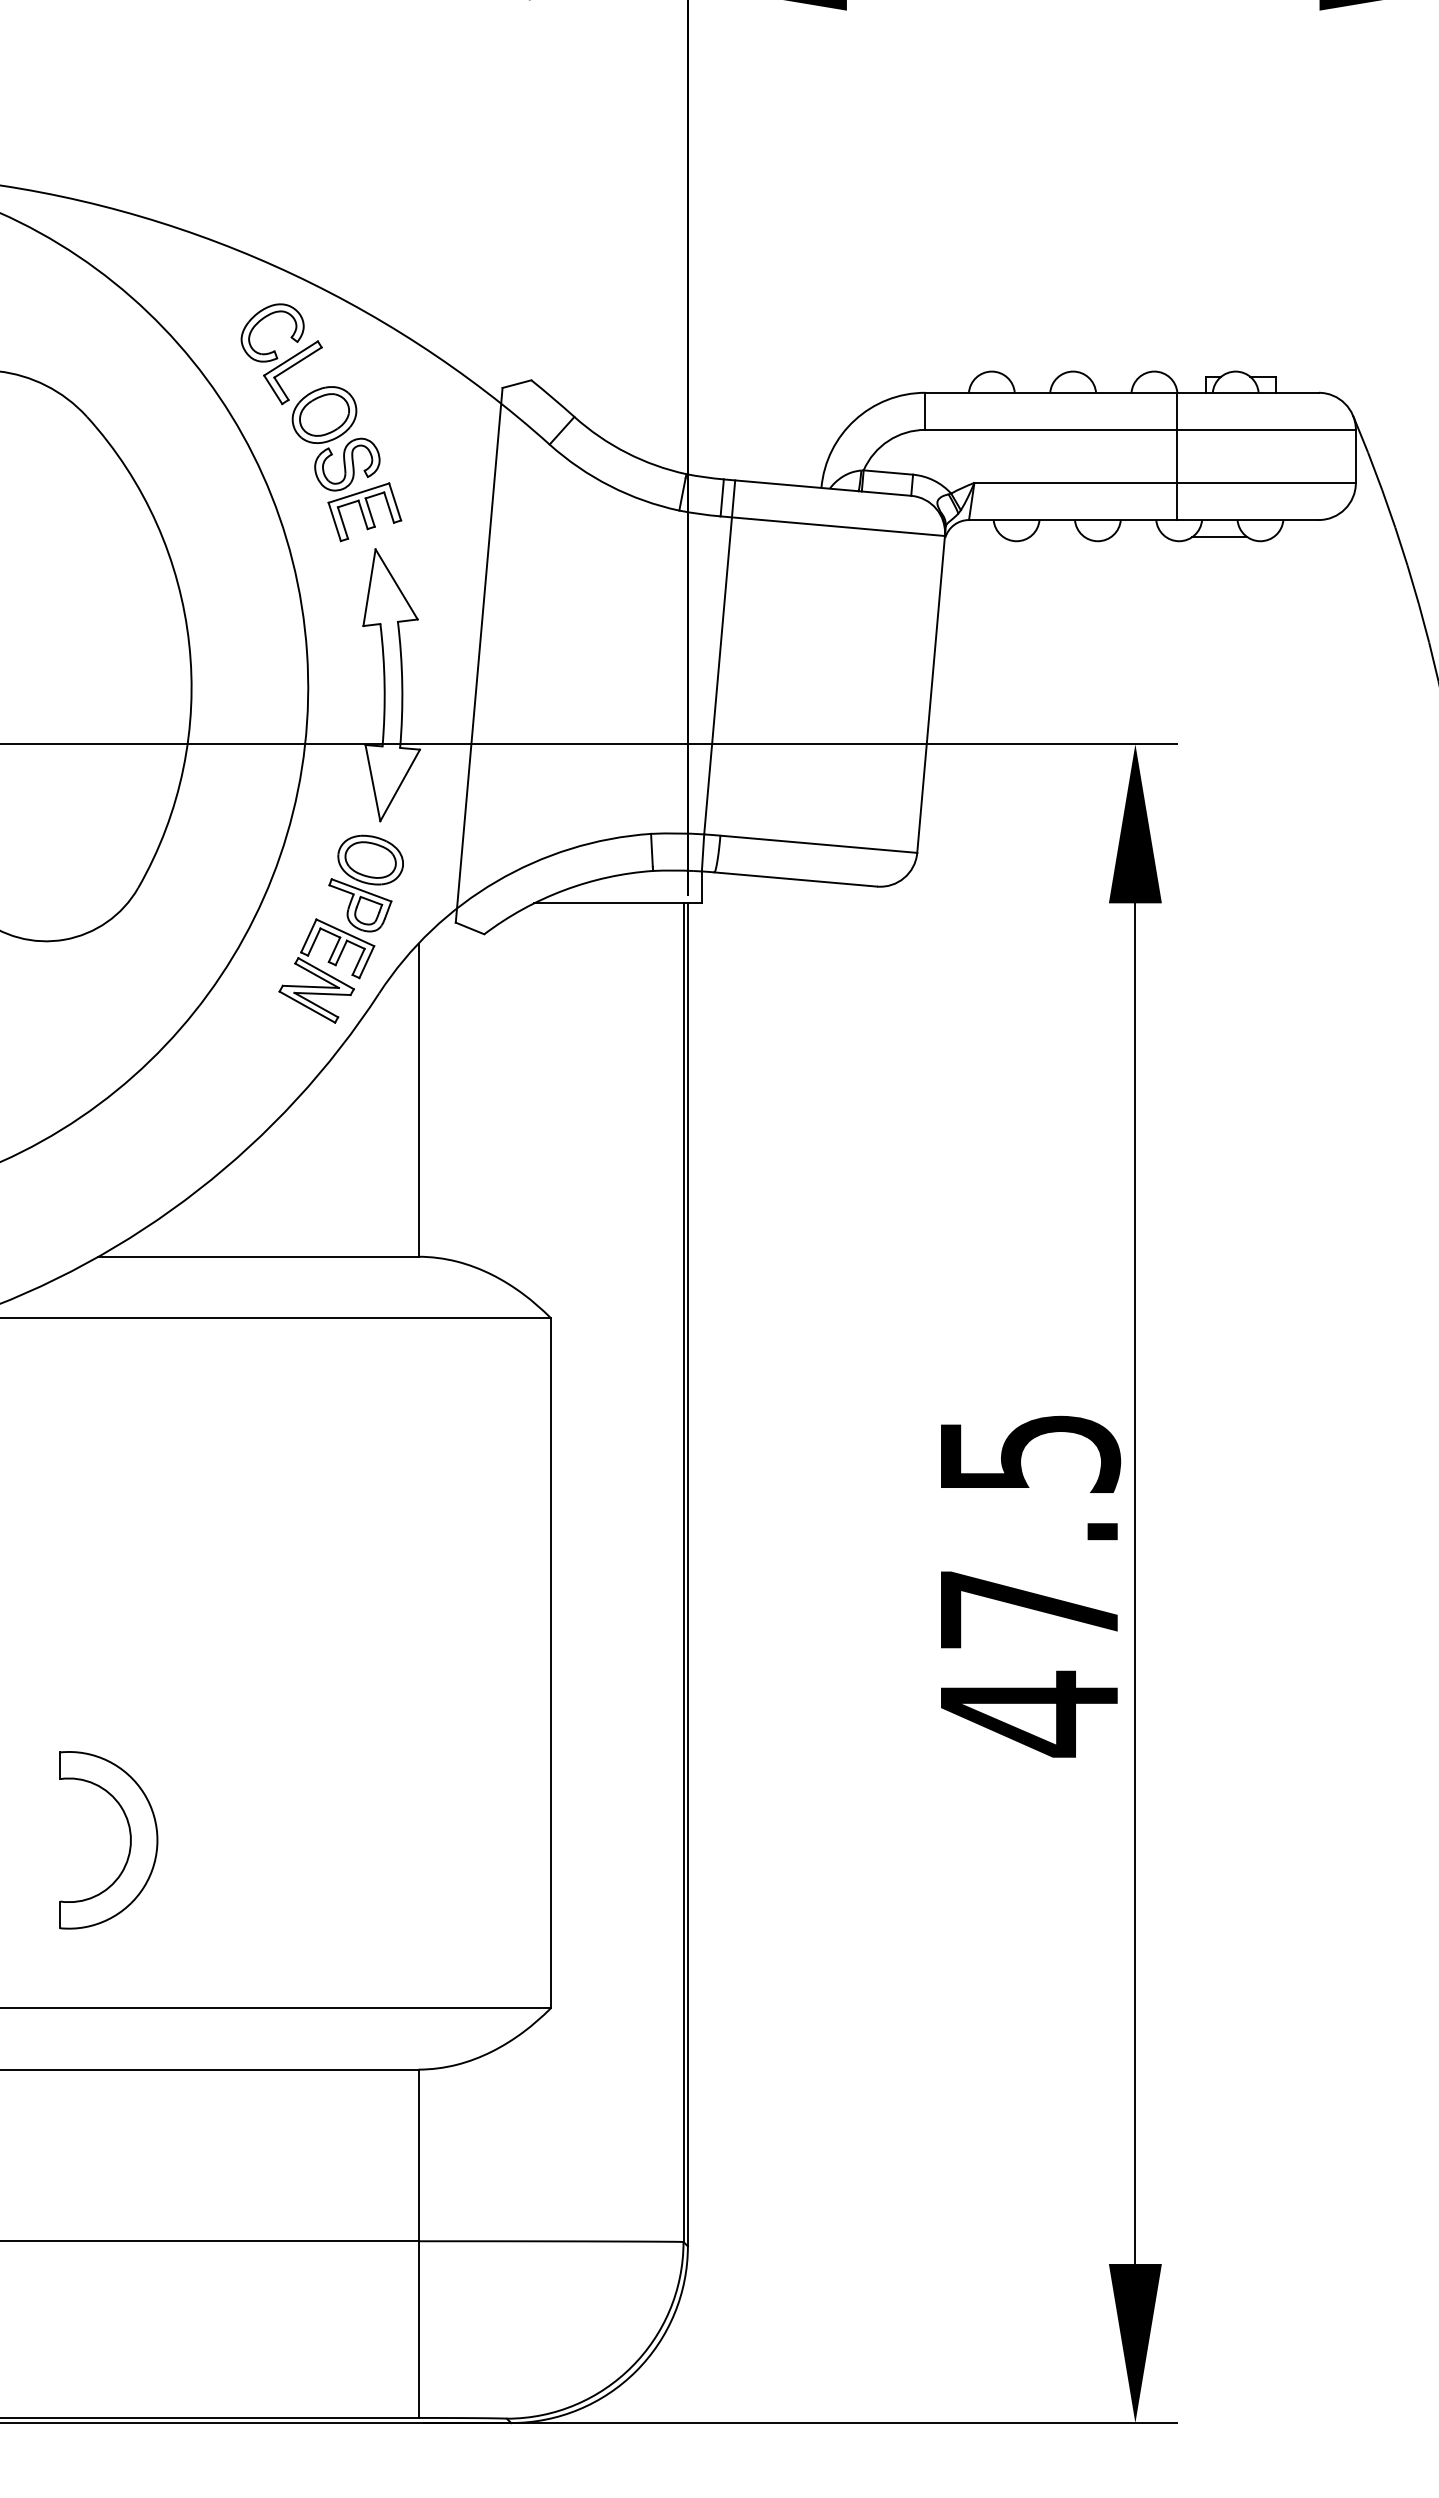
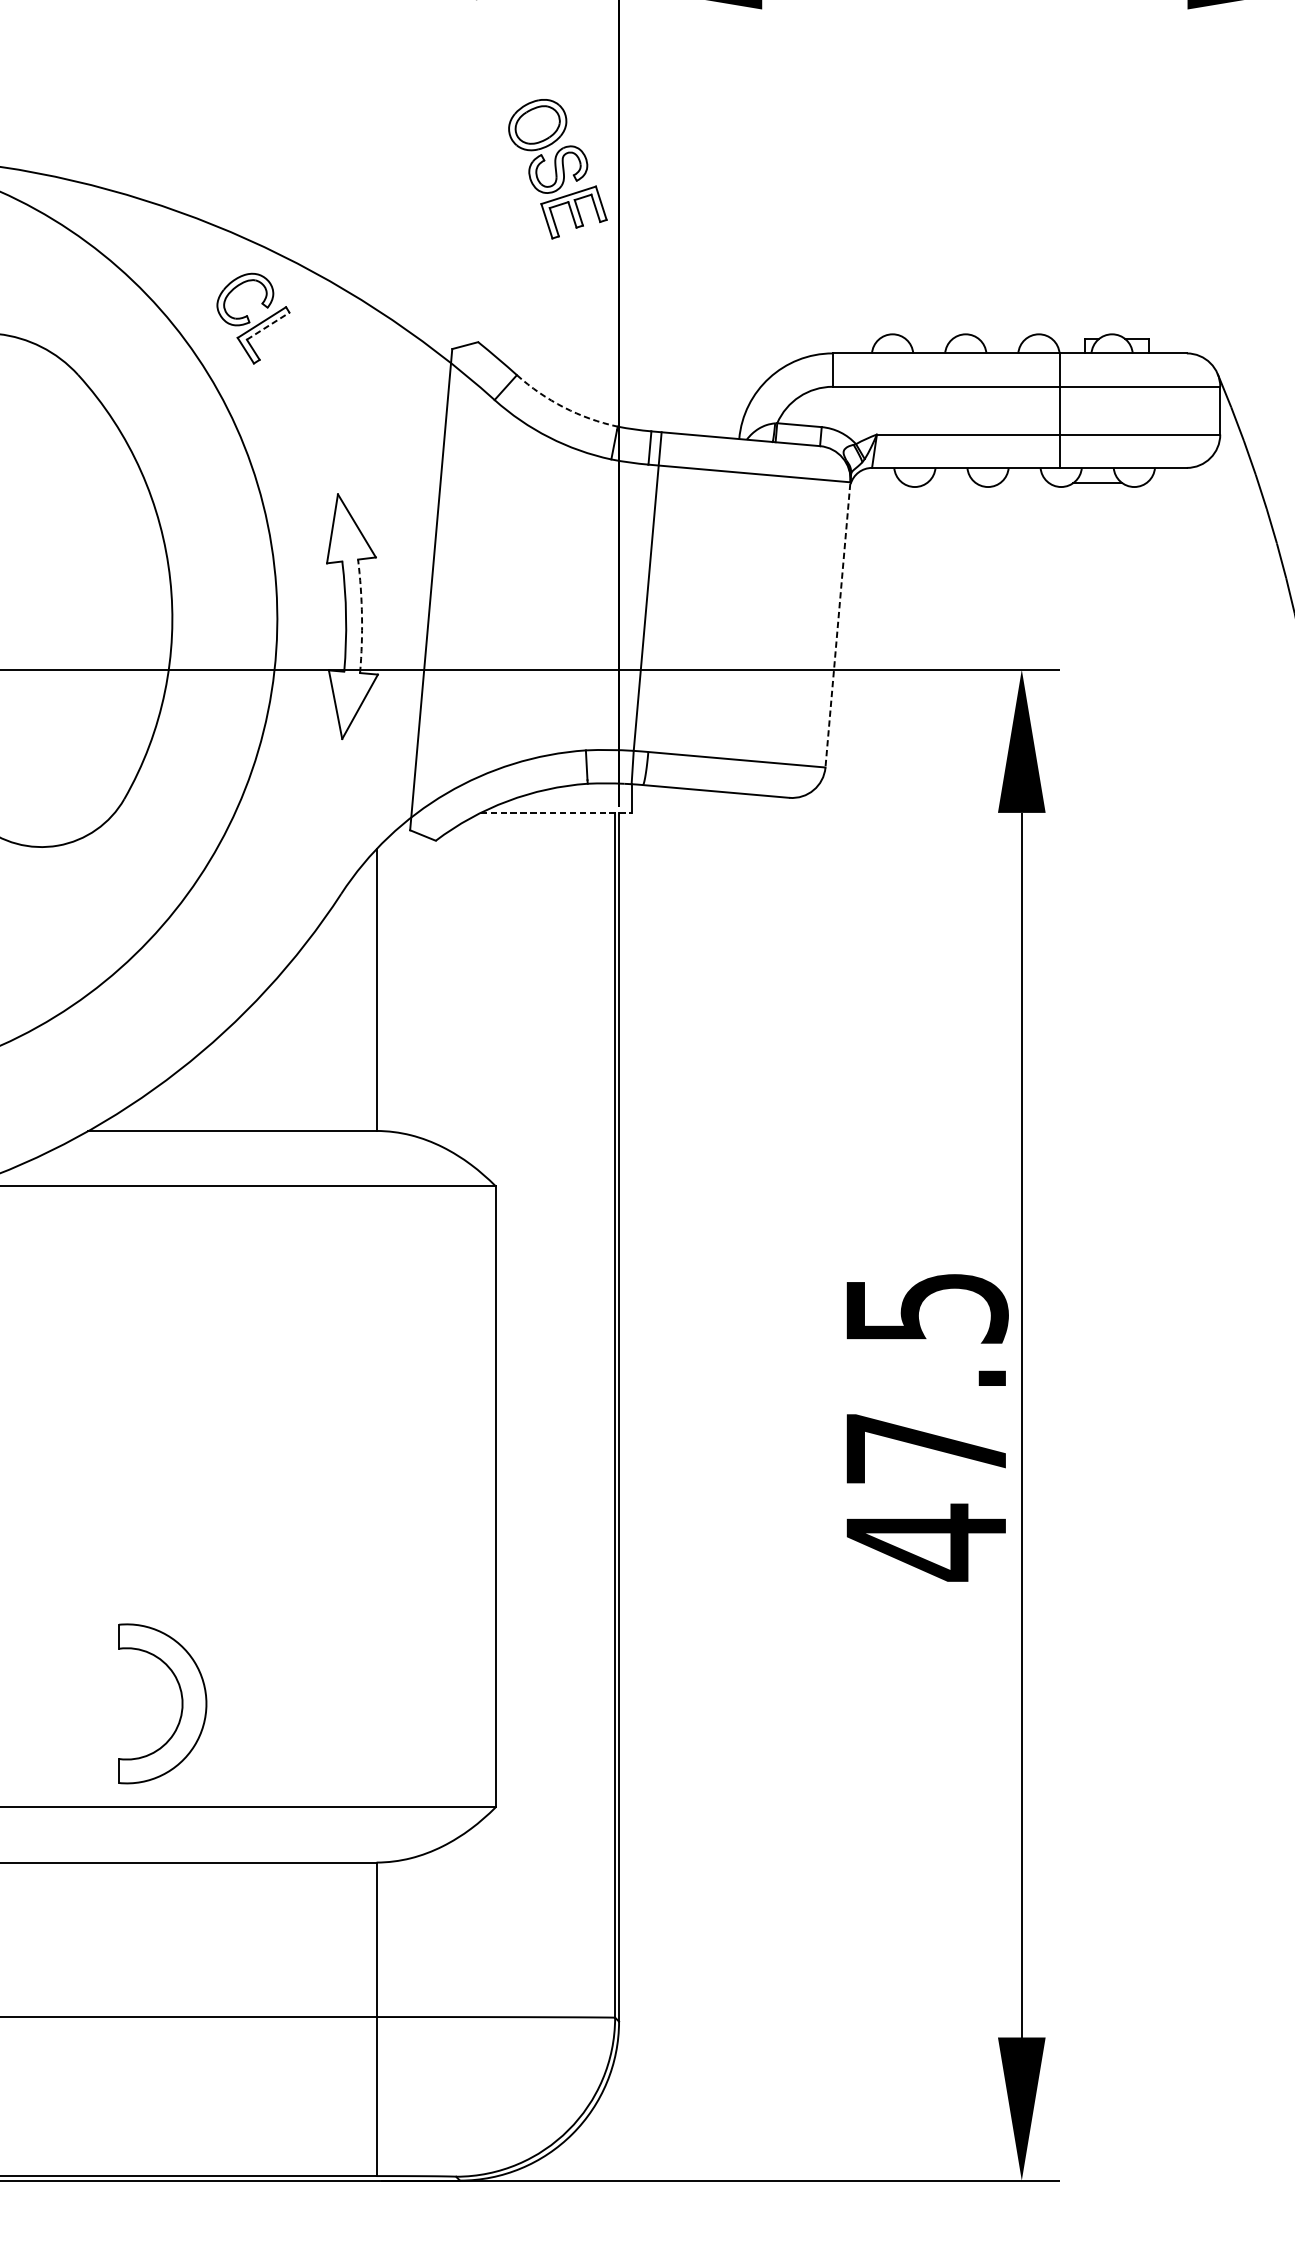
line: (298, 362) -> (268, 326), solid -> dashed
arc: (626, 452) -> (563, 407), solid -> dashed
part: (346, 464) -> (557, 169), moved
arc: (402, 684) -> (362, 615), solid -> dashed
line: (931, 689) -> (838, 620), solid -> dashed
line: (618, 903) -> (556, 813), solid -> dashed
part: (340, 928) -> (306, 835), removed
part: (129, 1835) -> (181, 1699), moved

